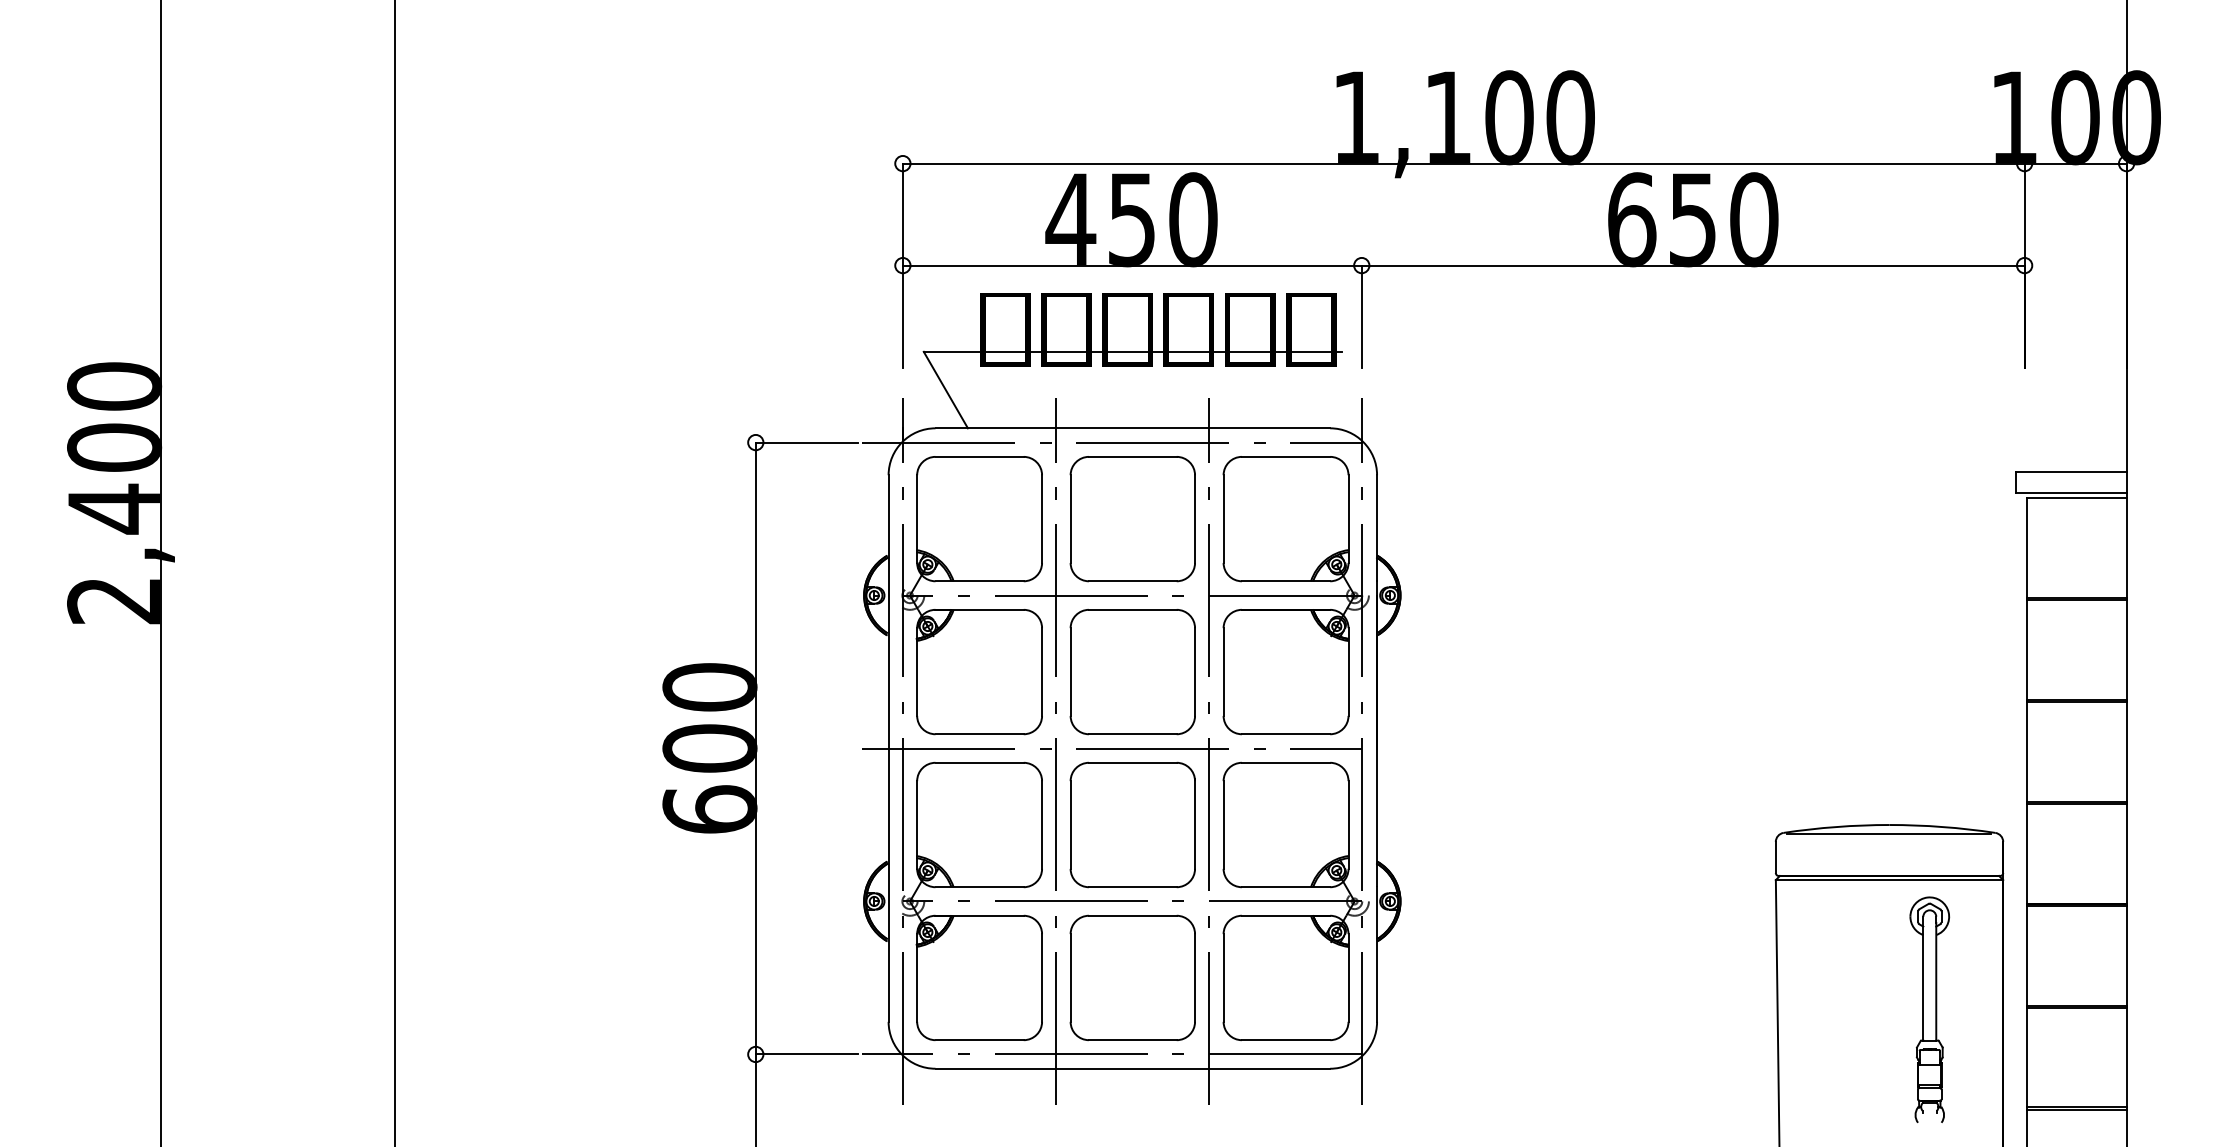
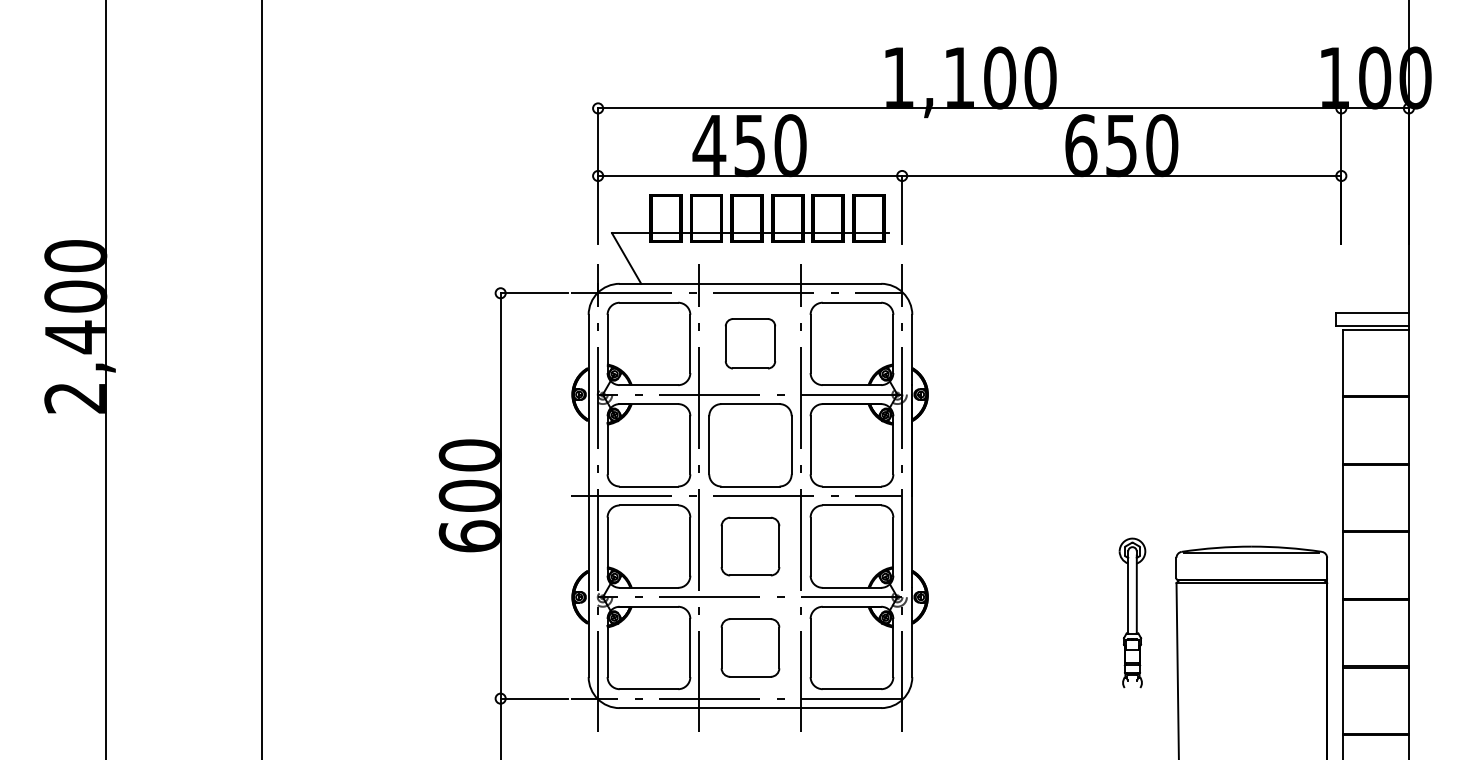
part: (1132, 518) -> (750, 343), size x0.6
part: (1132, 824) -> (750, 546), size x0.7
part: (1132, 977) -> (750, 647), size x0.7
part: (1929, 1008) -> (1132, 612), moved

